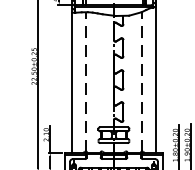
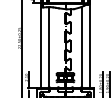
line: (141, 80) -> (81, 46), dashed -> solid
line: (86, 82) -> (49, 47), dashed -> solid

